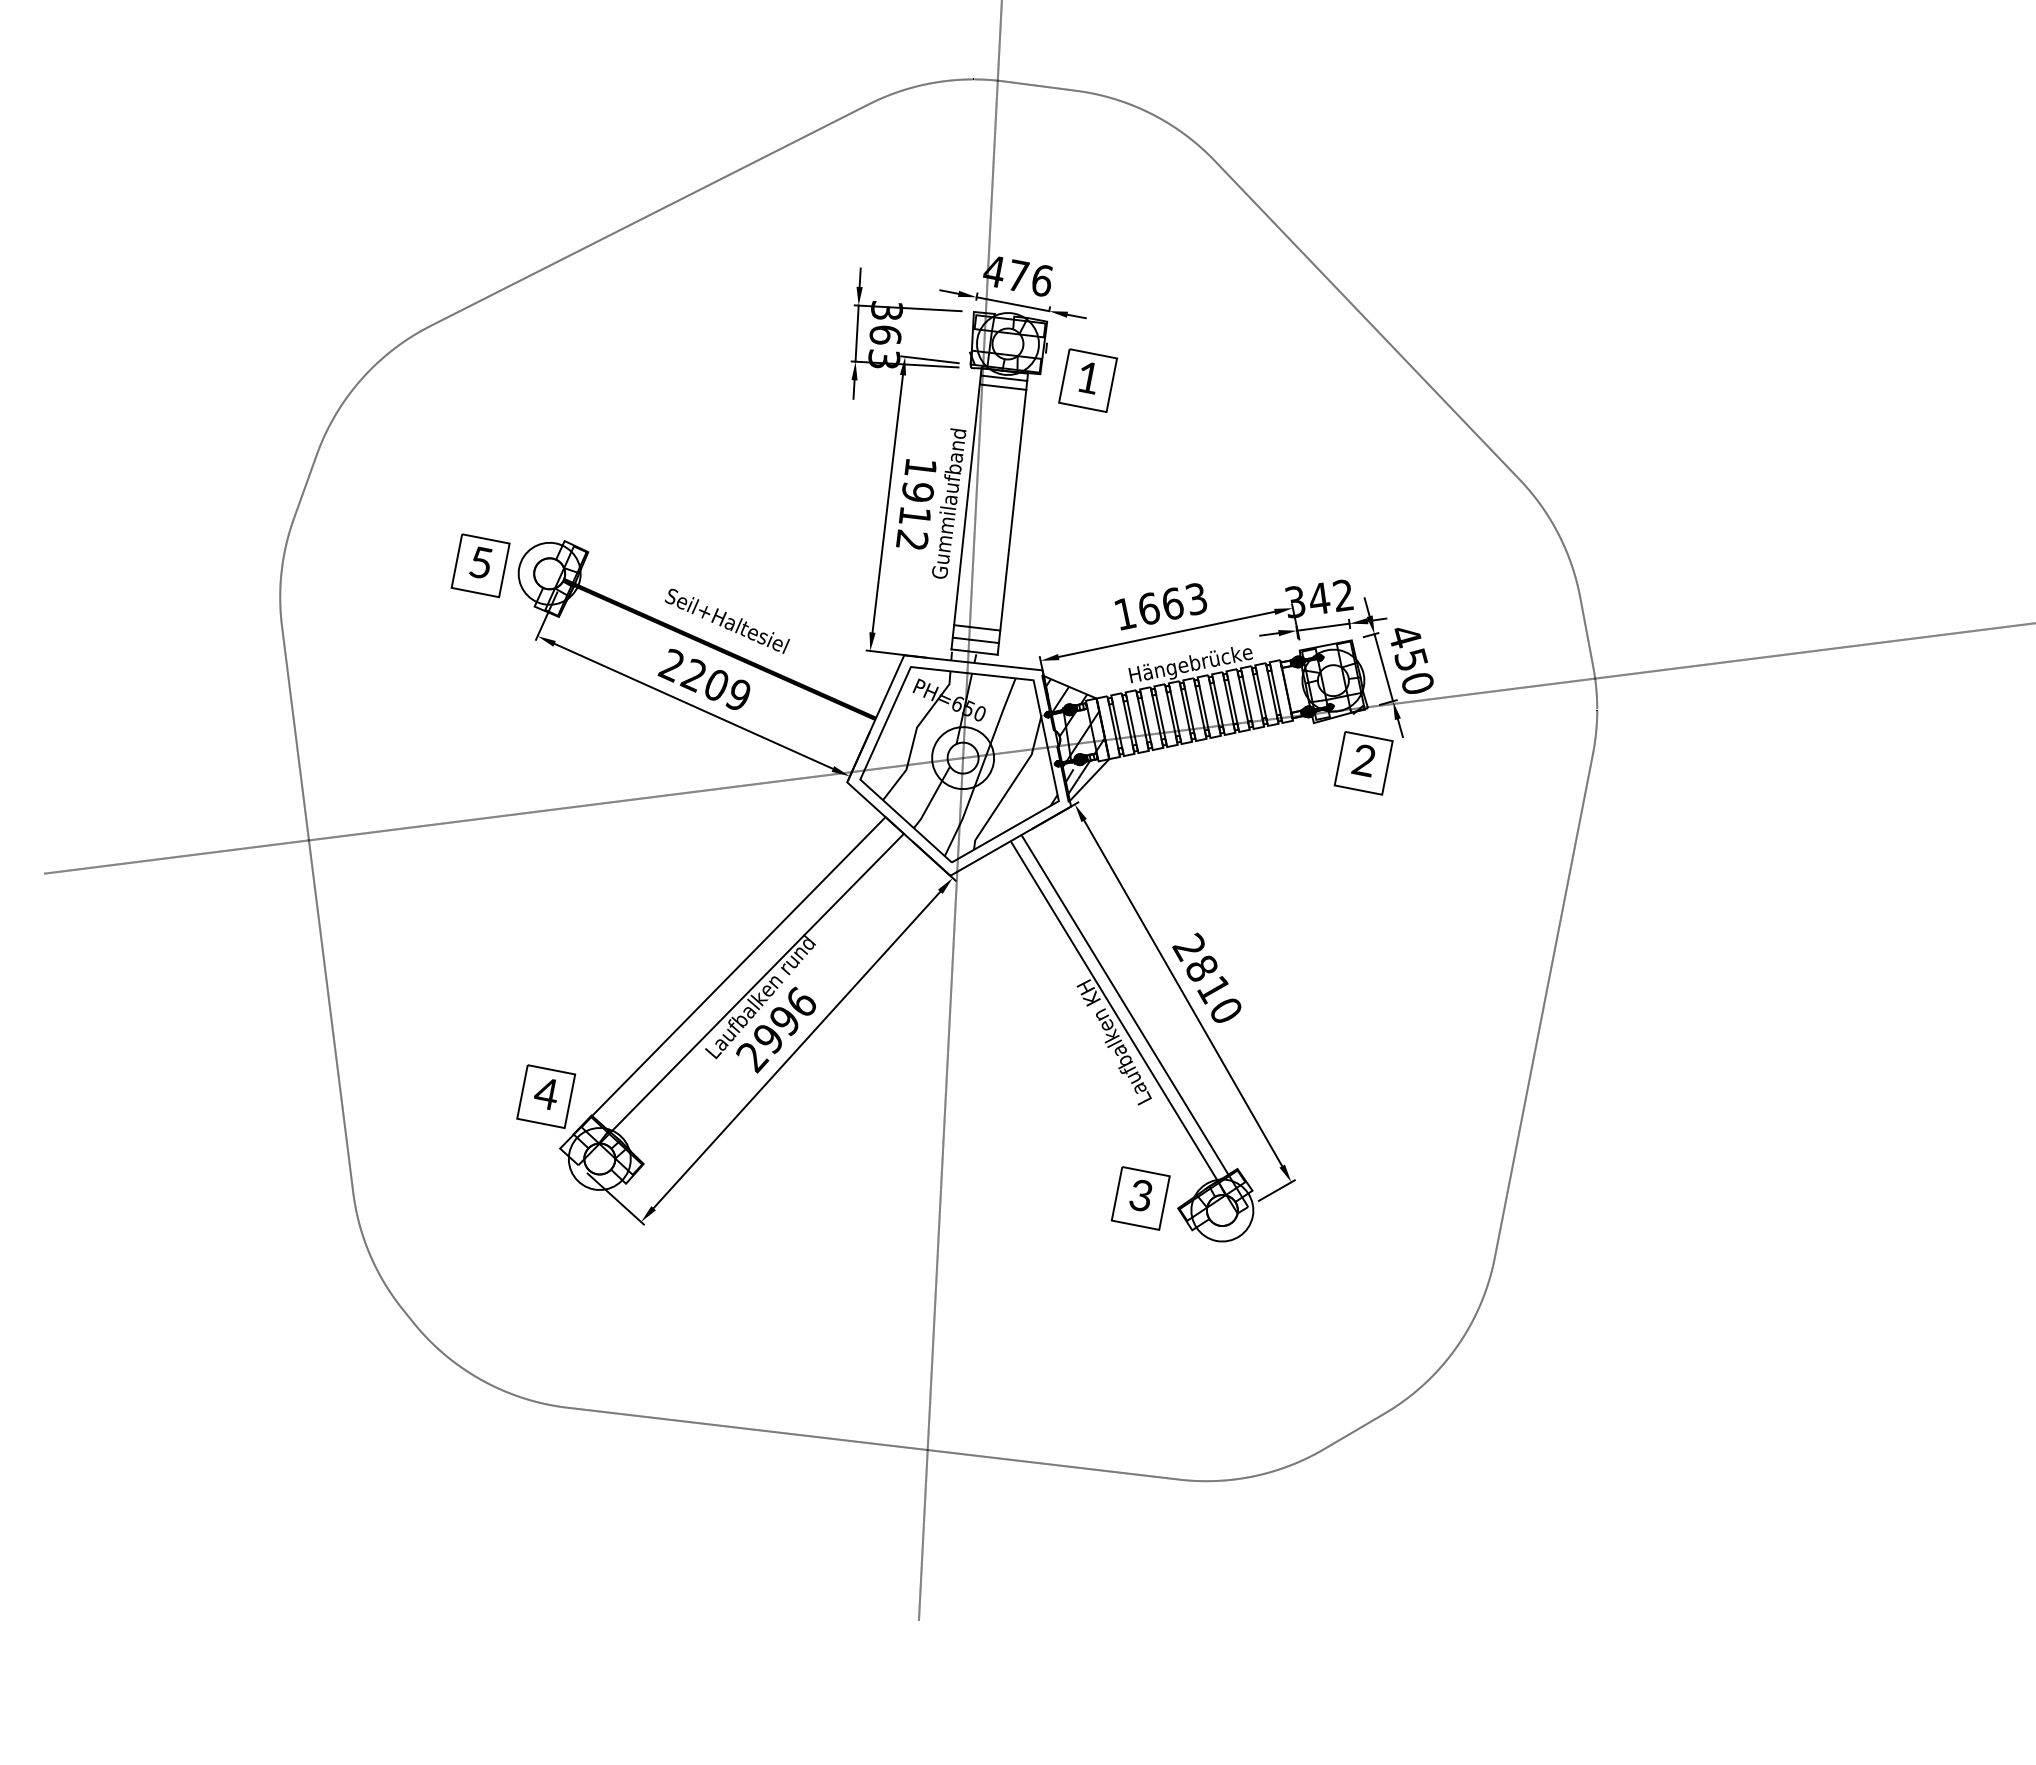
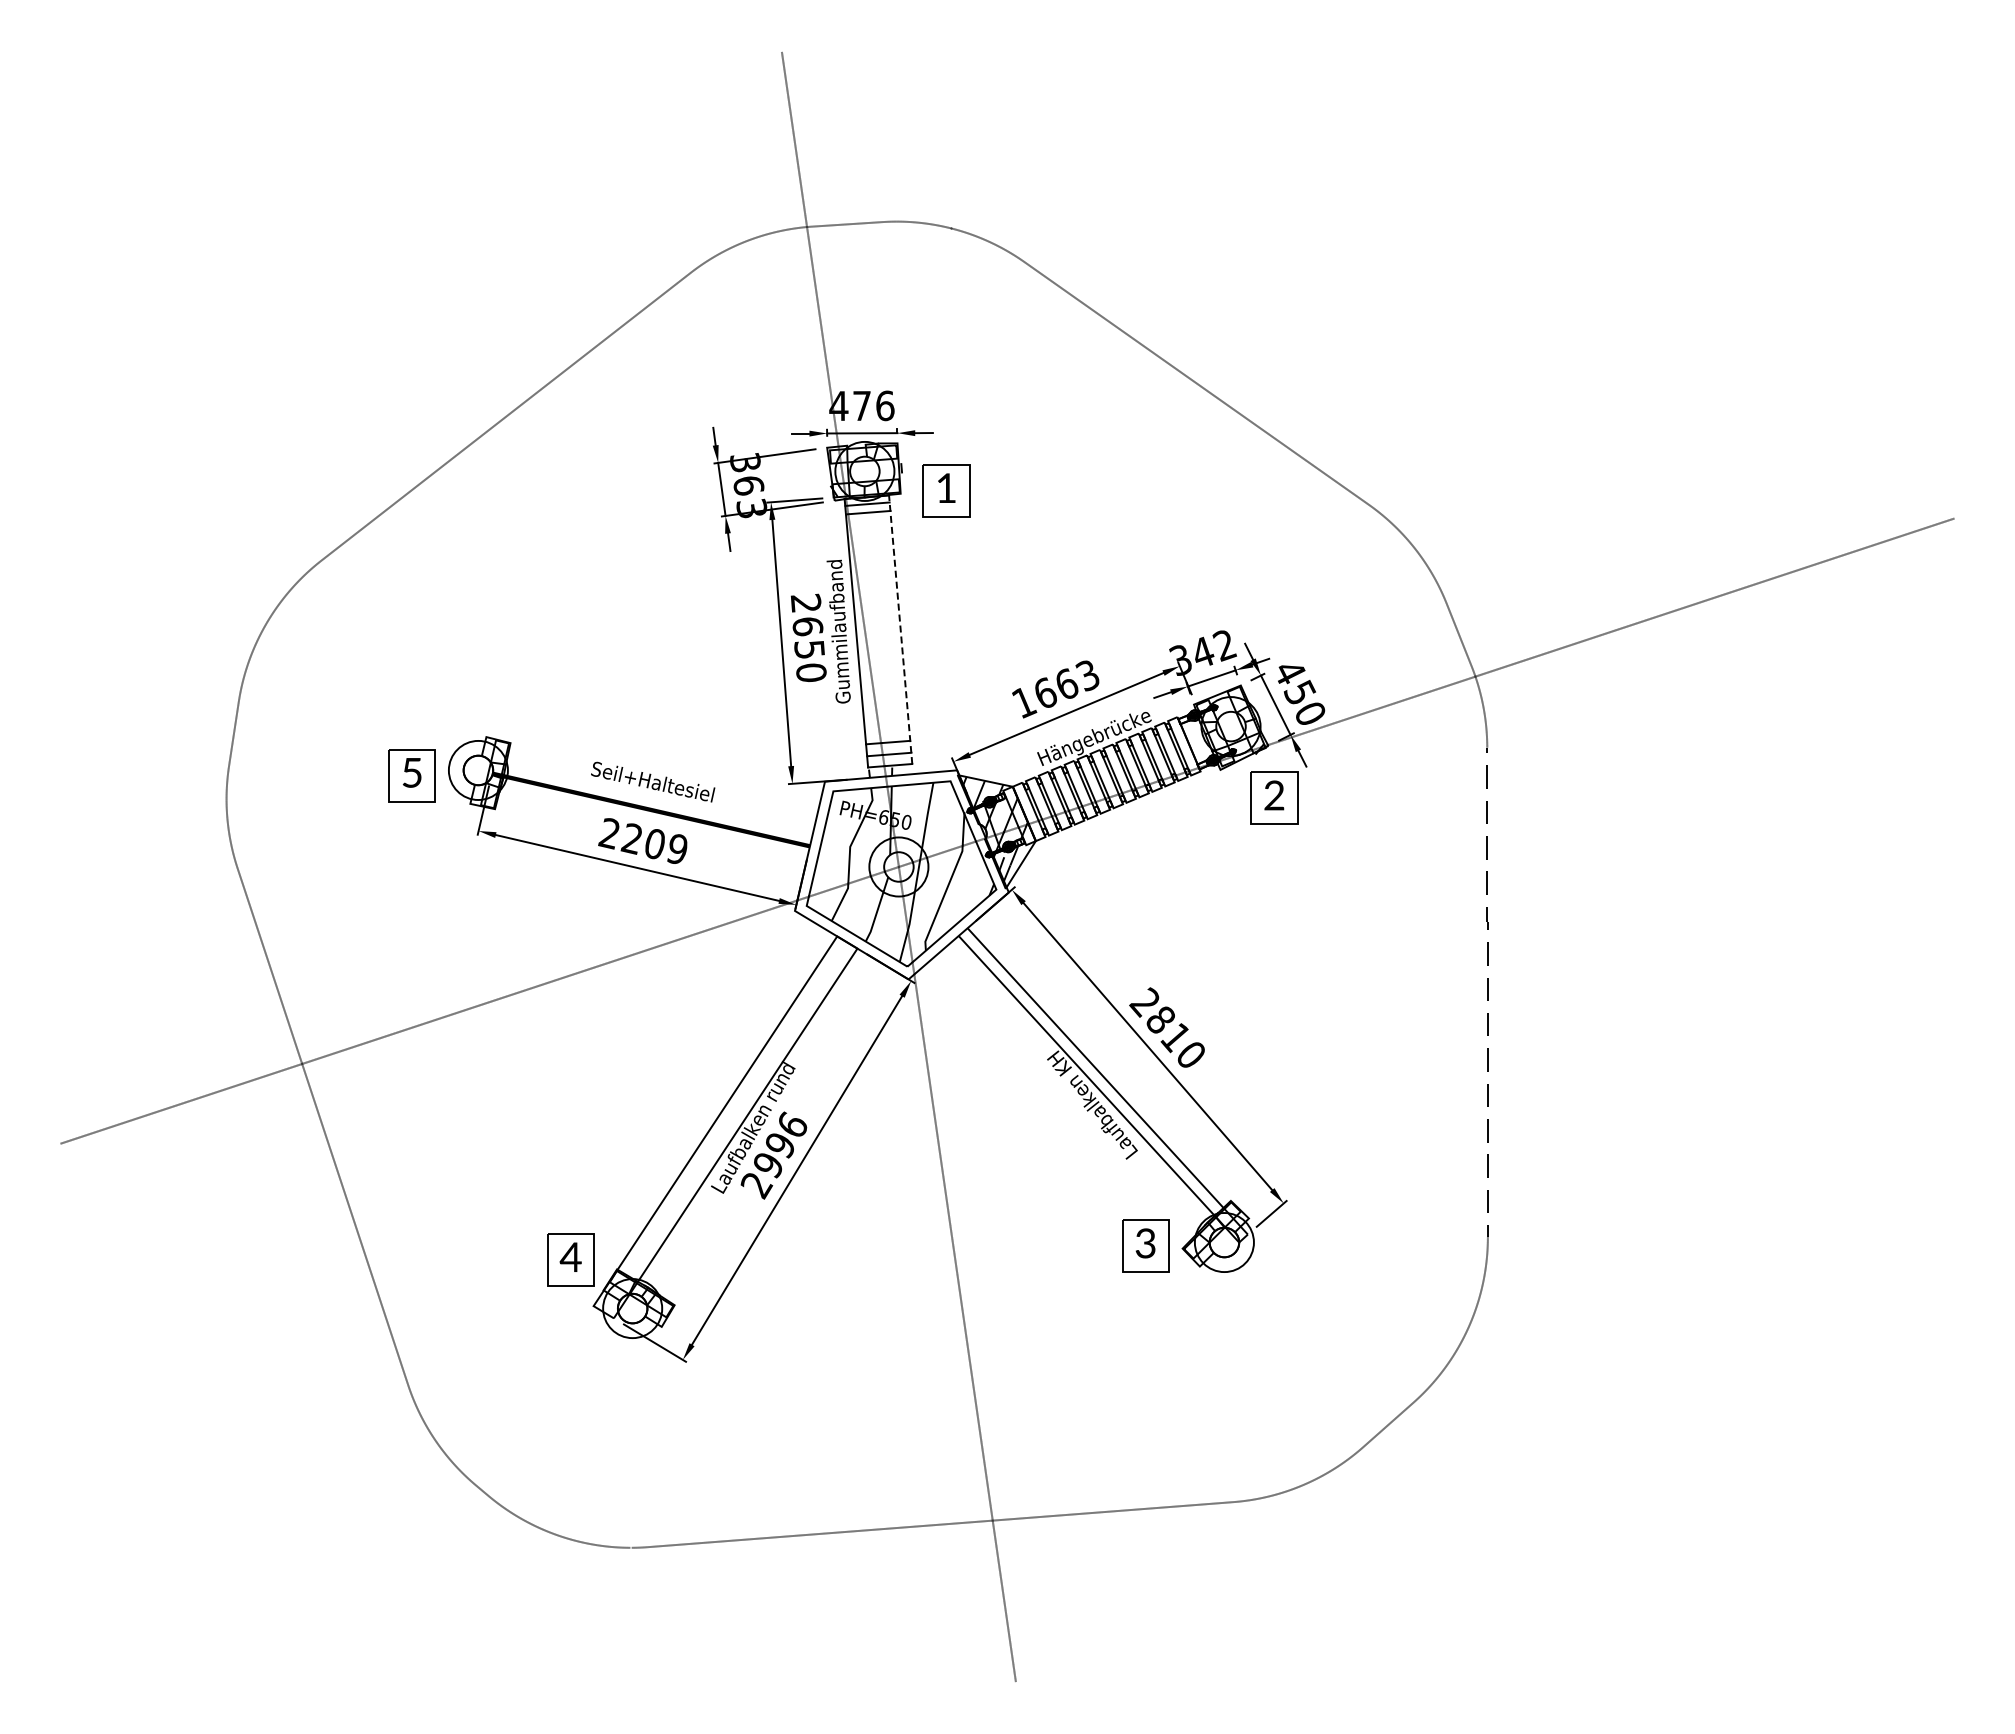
text: (916, 503) -> (808, 637), 1912 -> 2650
line: (1012, 513) -> (900, 629), solid -> dashed

